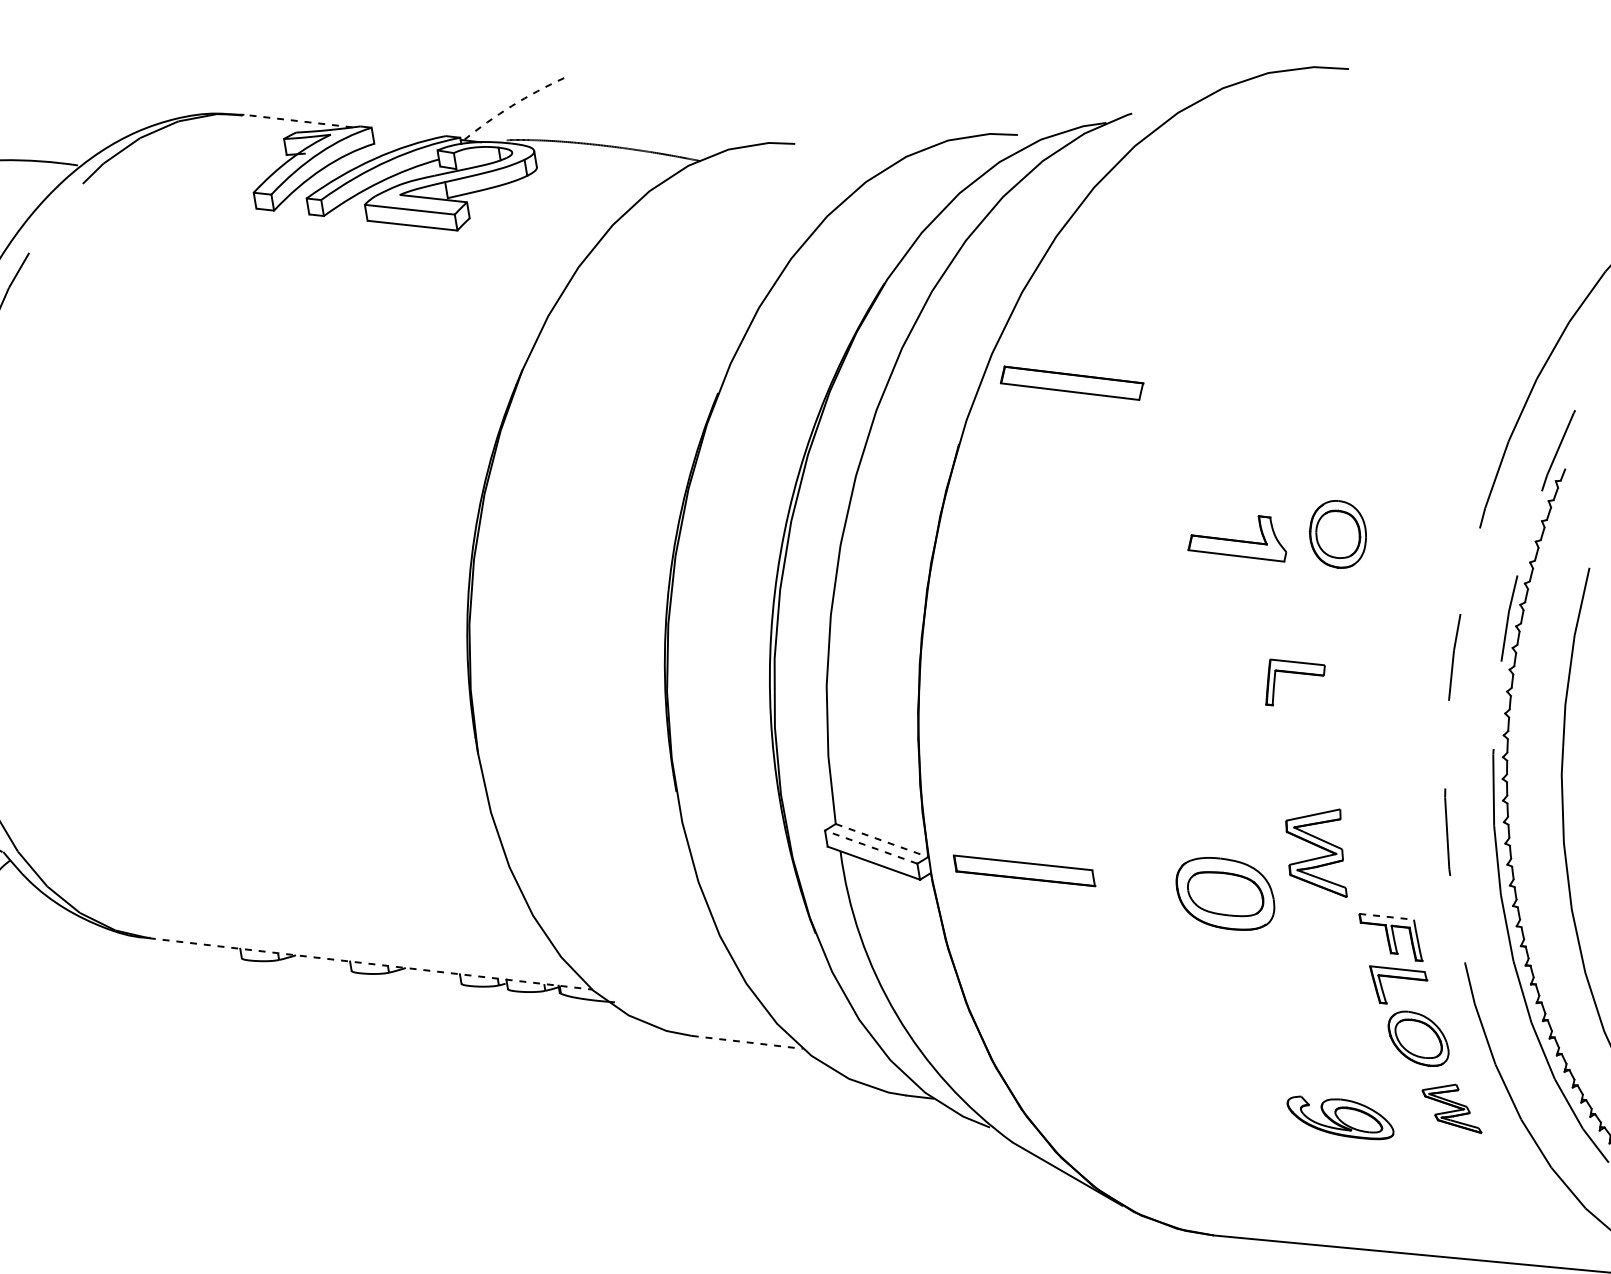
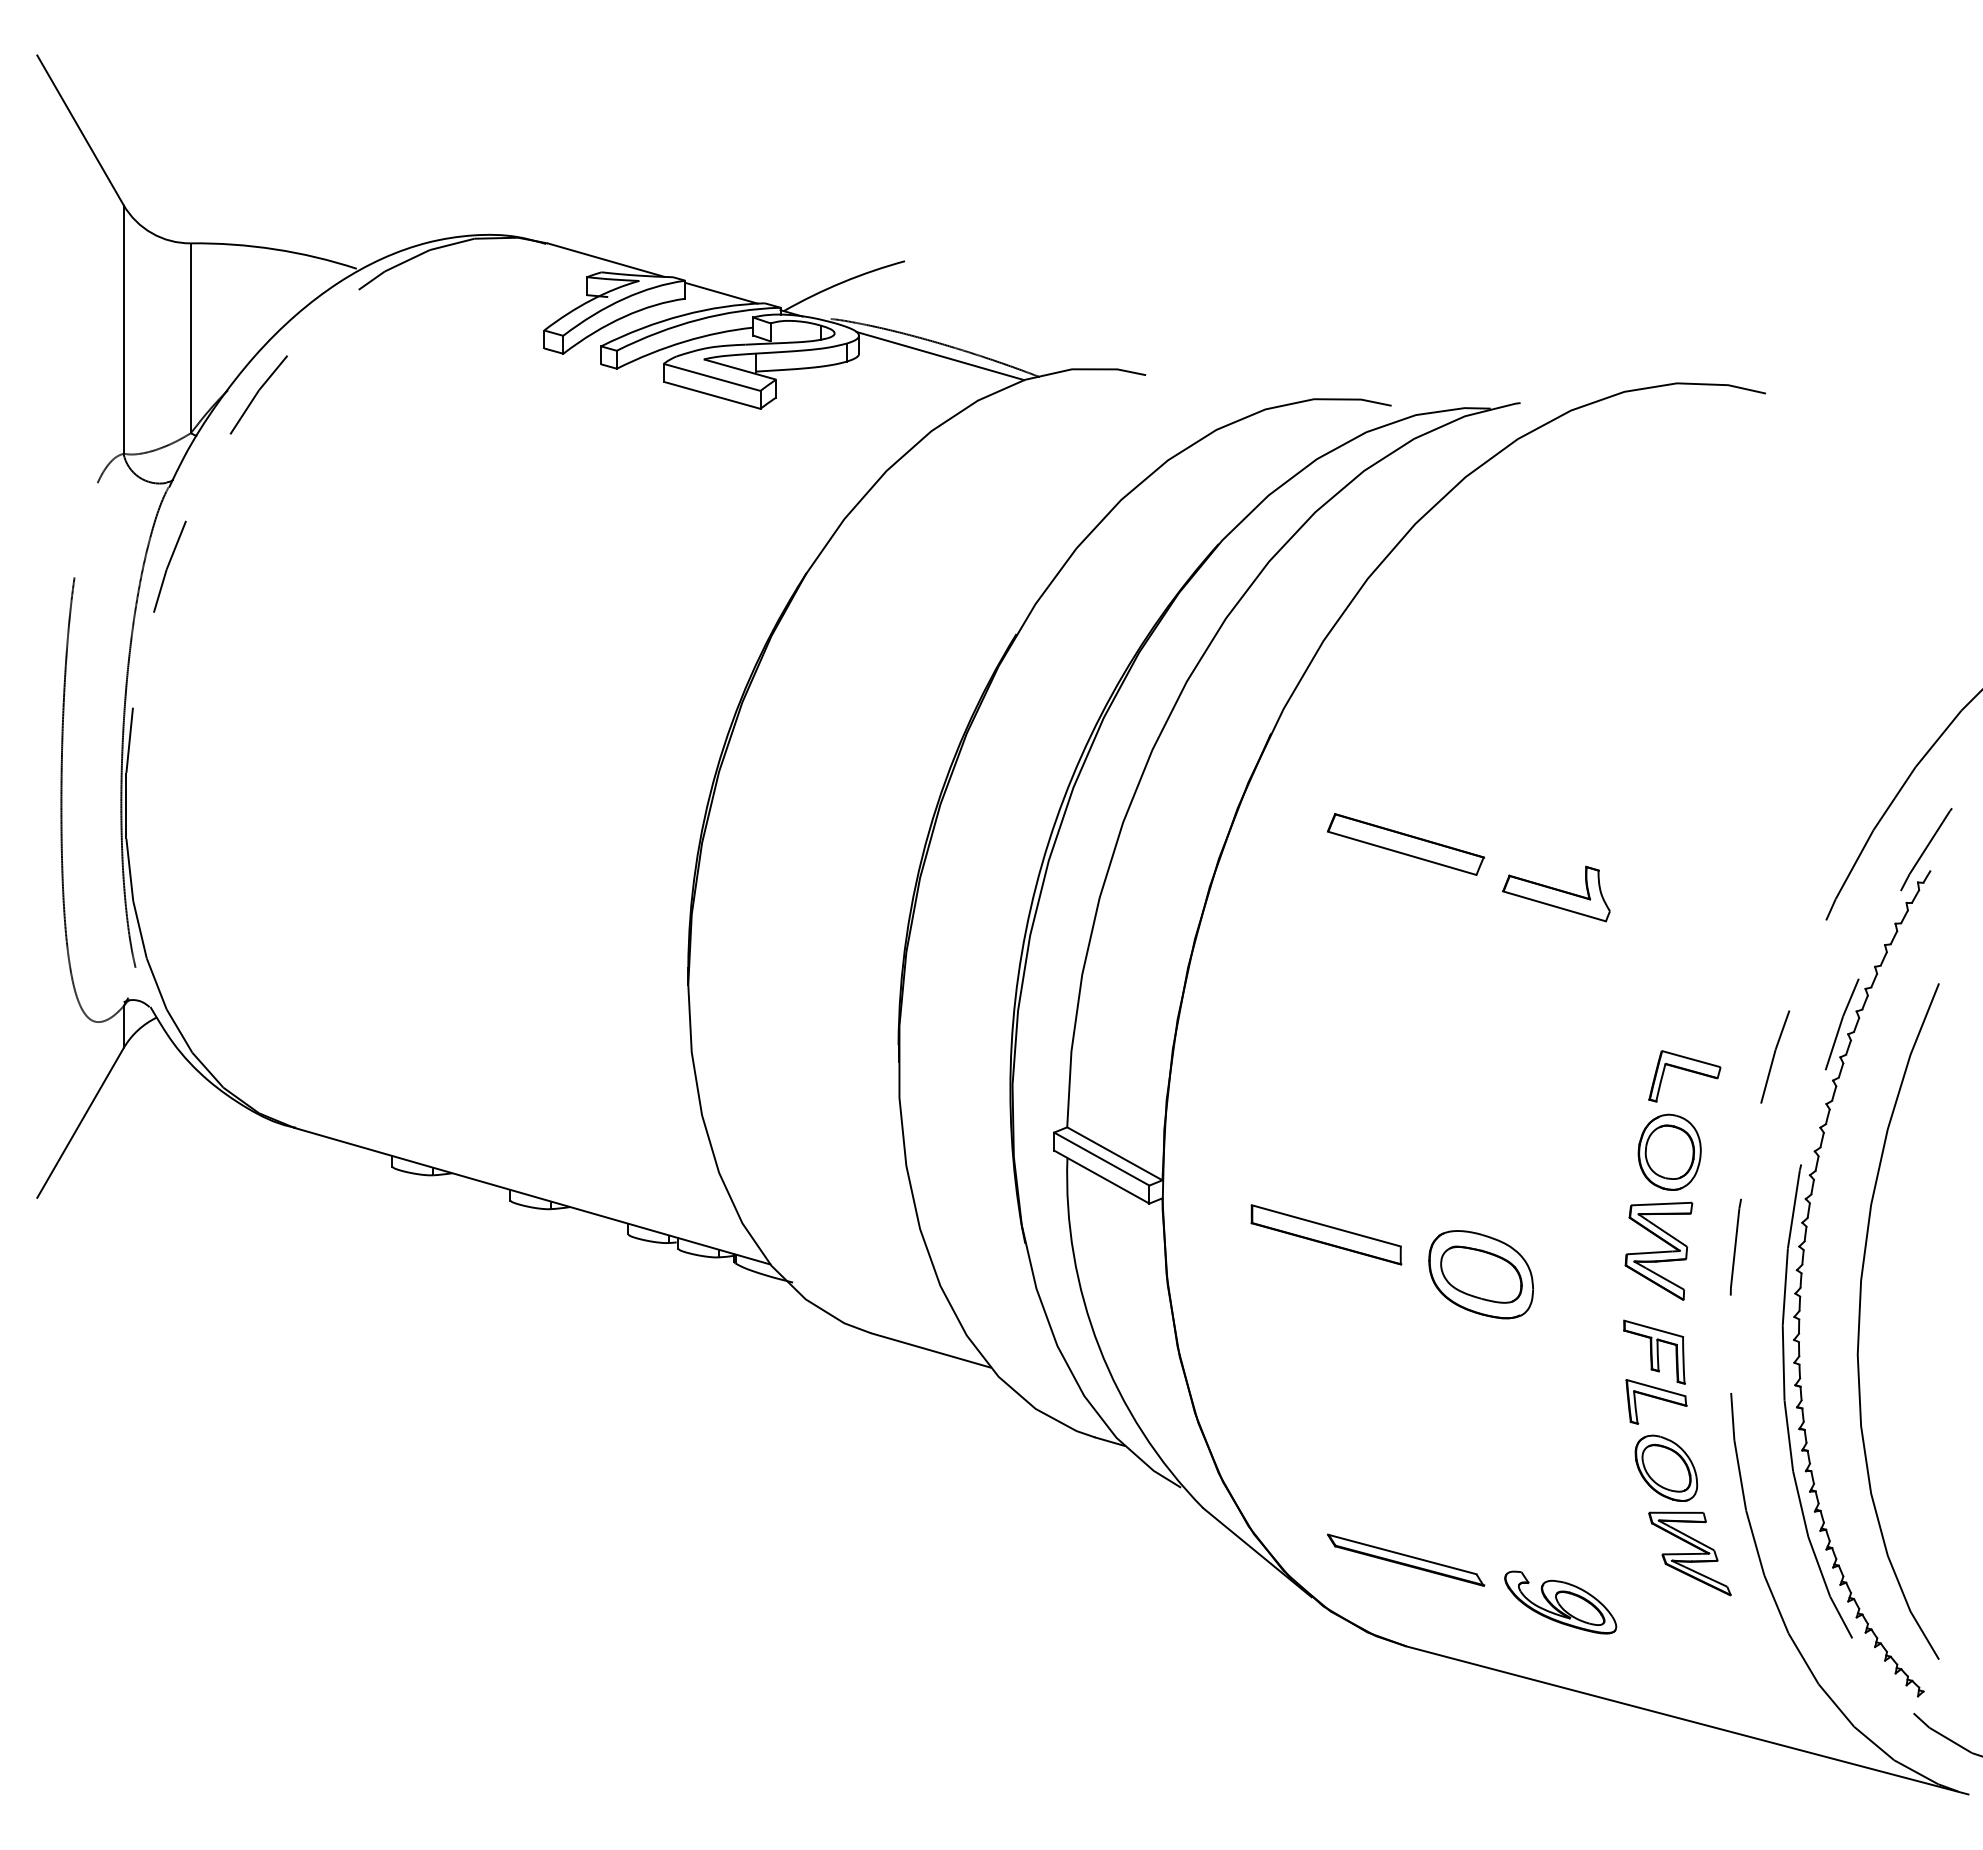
arc: (511, 106) -> (842, 282), dashed -> solid
line: (297, 121) -> (605, 260), dashed -> solid
line: (405, 132) -> (721, 292), added
line: (609, 156) -> (940, 355), added
part: (1072, 383) -> (1406, 844), moved
part: (1337, 533) -> (1669, 1151), moved
part: (1294, 678) -> (1684, 1076), moved
line: (881, 840) -> (1114, 1153), dashed -> solid
line: (870, 846) -> (1101, 1158), dashed -> solid
part: (1317, 856) -> (1658, 1250), moved
part: (1024, 870) -> (1326, 1234), moved
line: (1386, 916) -> (1653, 1328), dashed -> solid
line: (370, 964) -> (532, 1196), dashed -> solid
line: (747, 1042) -> (931, 1350), dashed -> solid
part: (1451, 1111) -> (1689, 1553), size x1.43
part: (1340, 1117) -> (1560, 1602), moved
part: (1200, 1158) -> (1406, 1559), added

